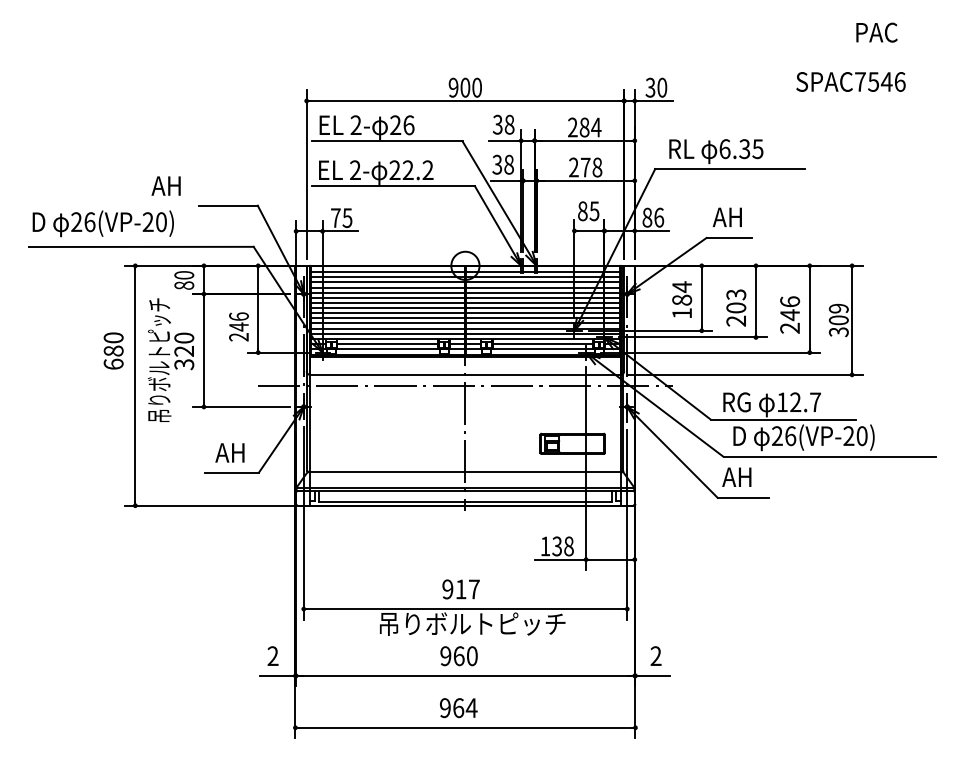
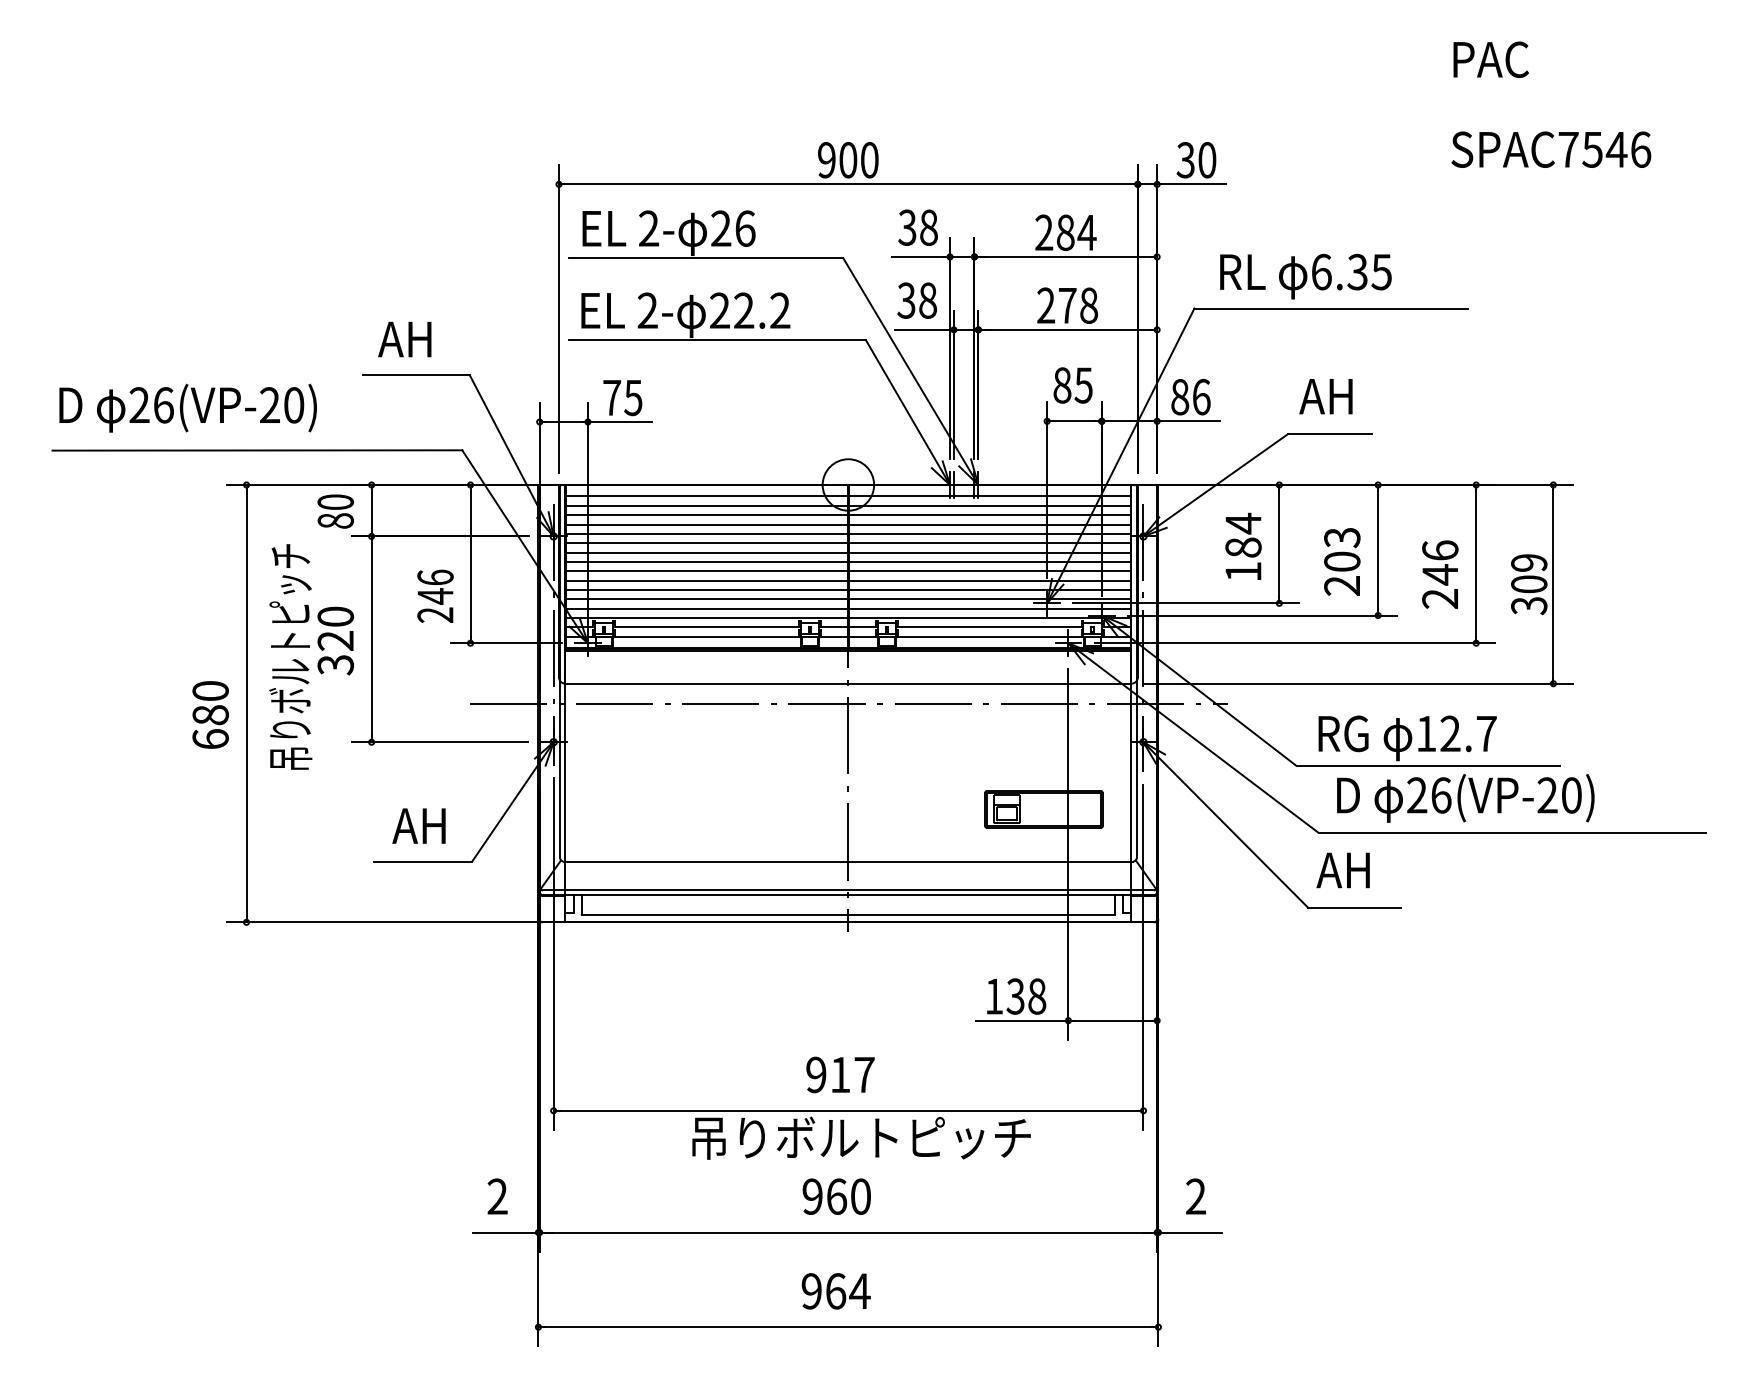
text: (876, 32) -> (1490, 59), moved
text: (165, 185) -> (403, 338), moved
text: (113, 350) -> (210, 714), moved

